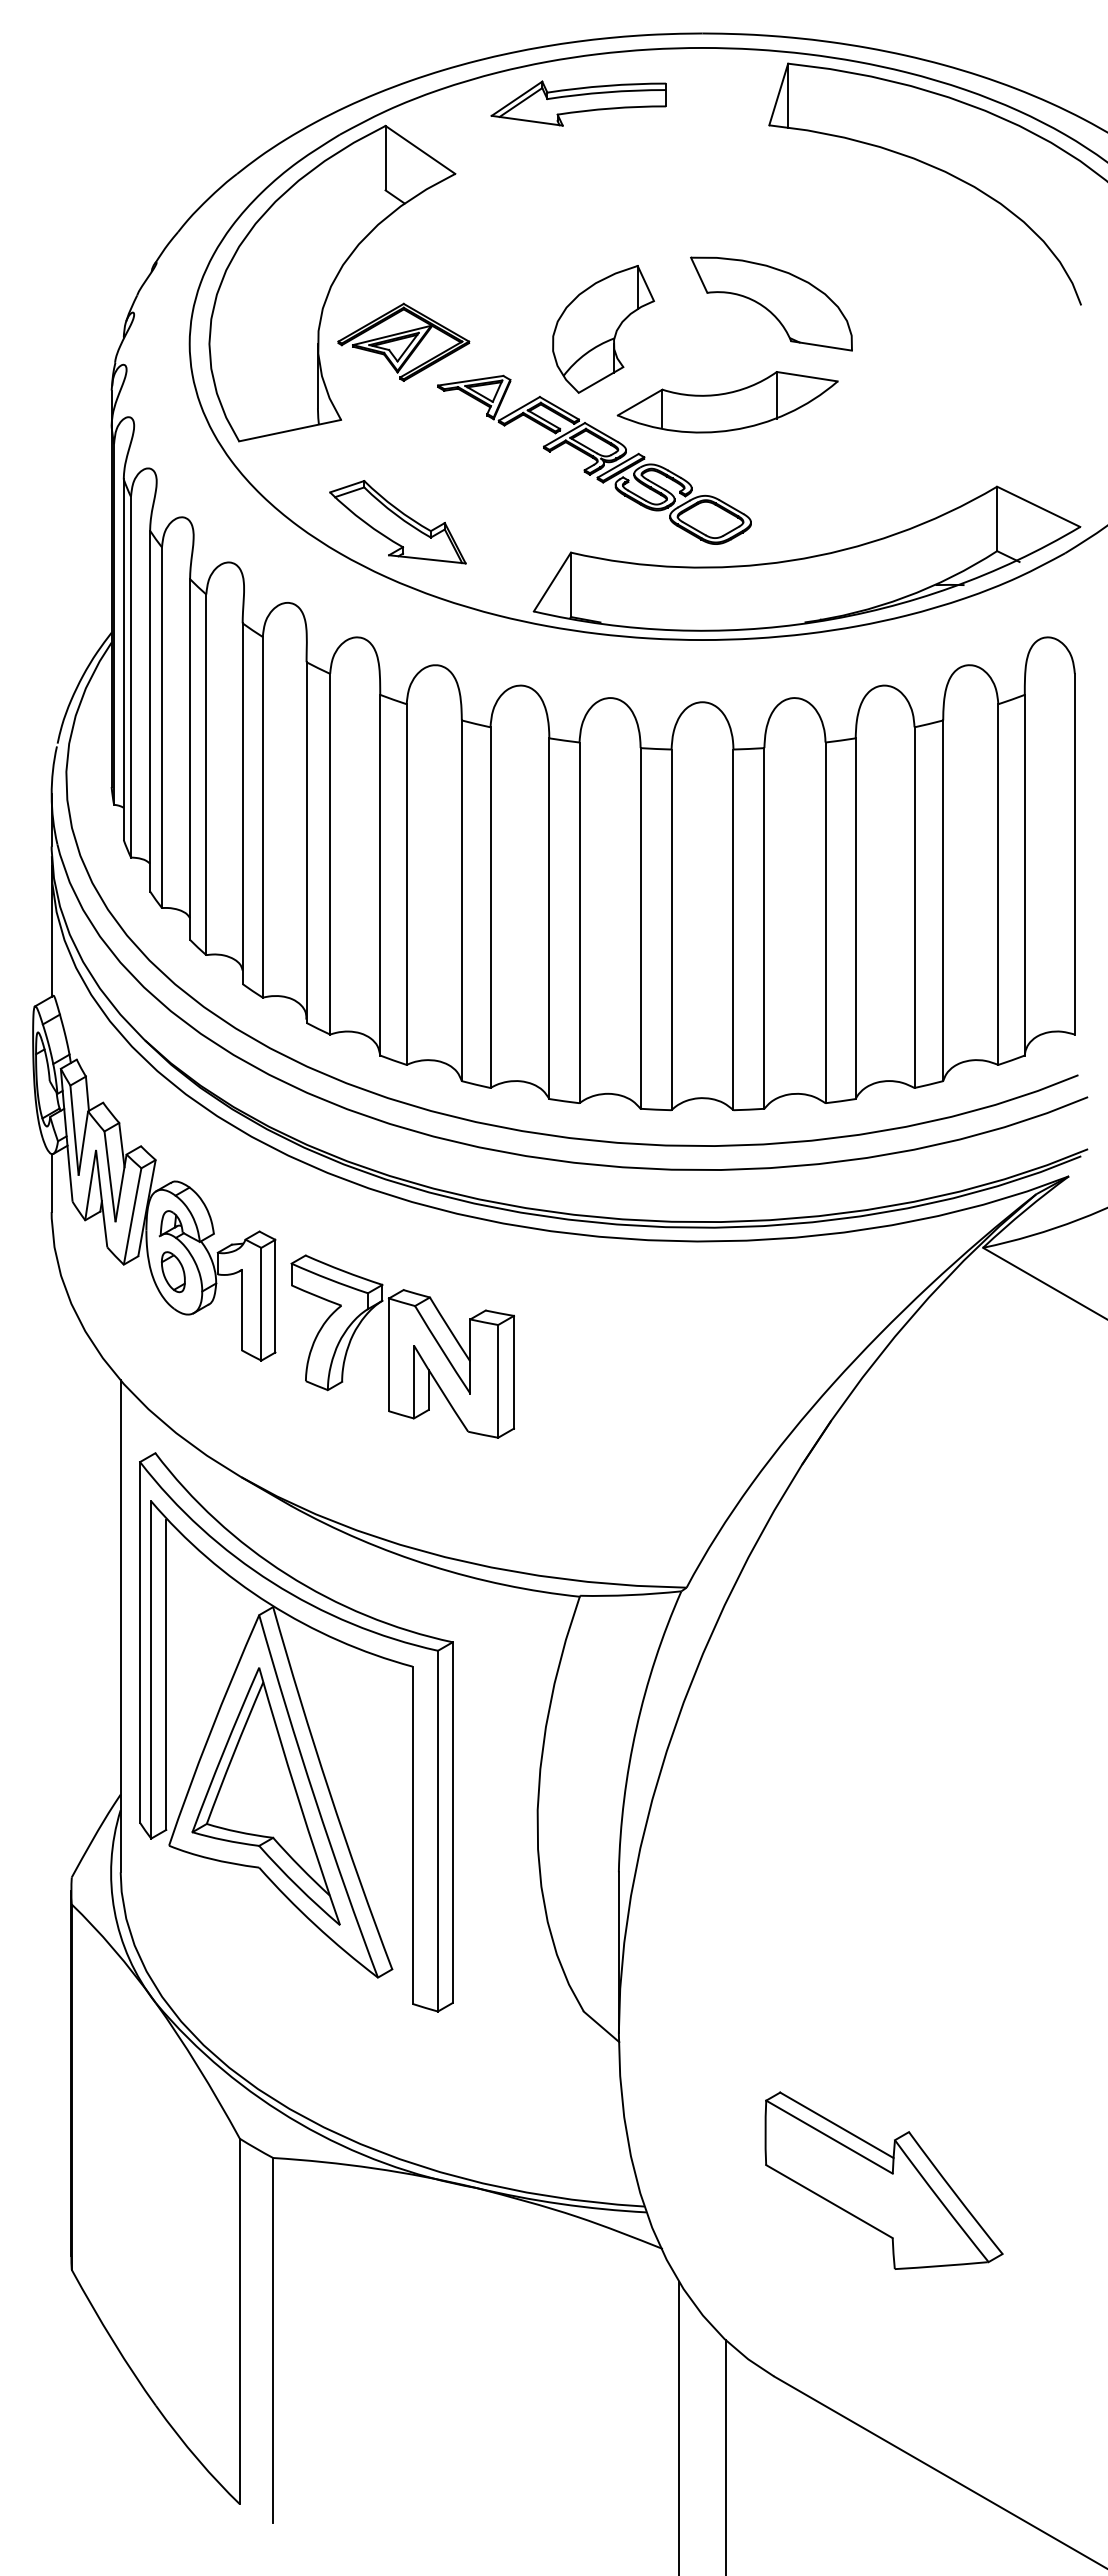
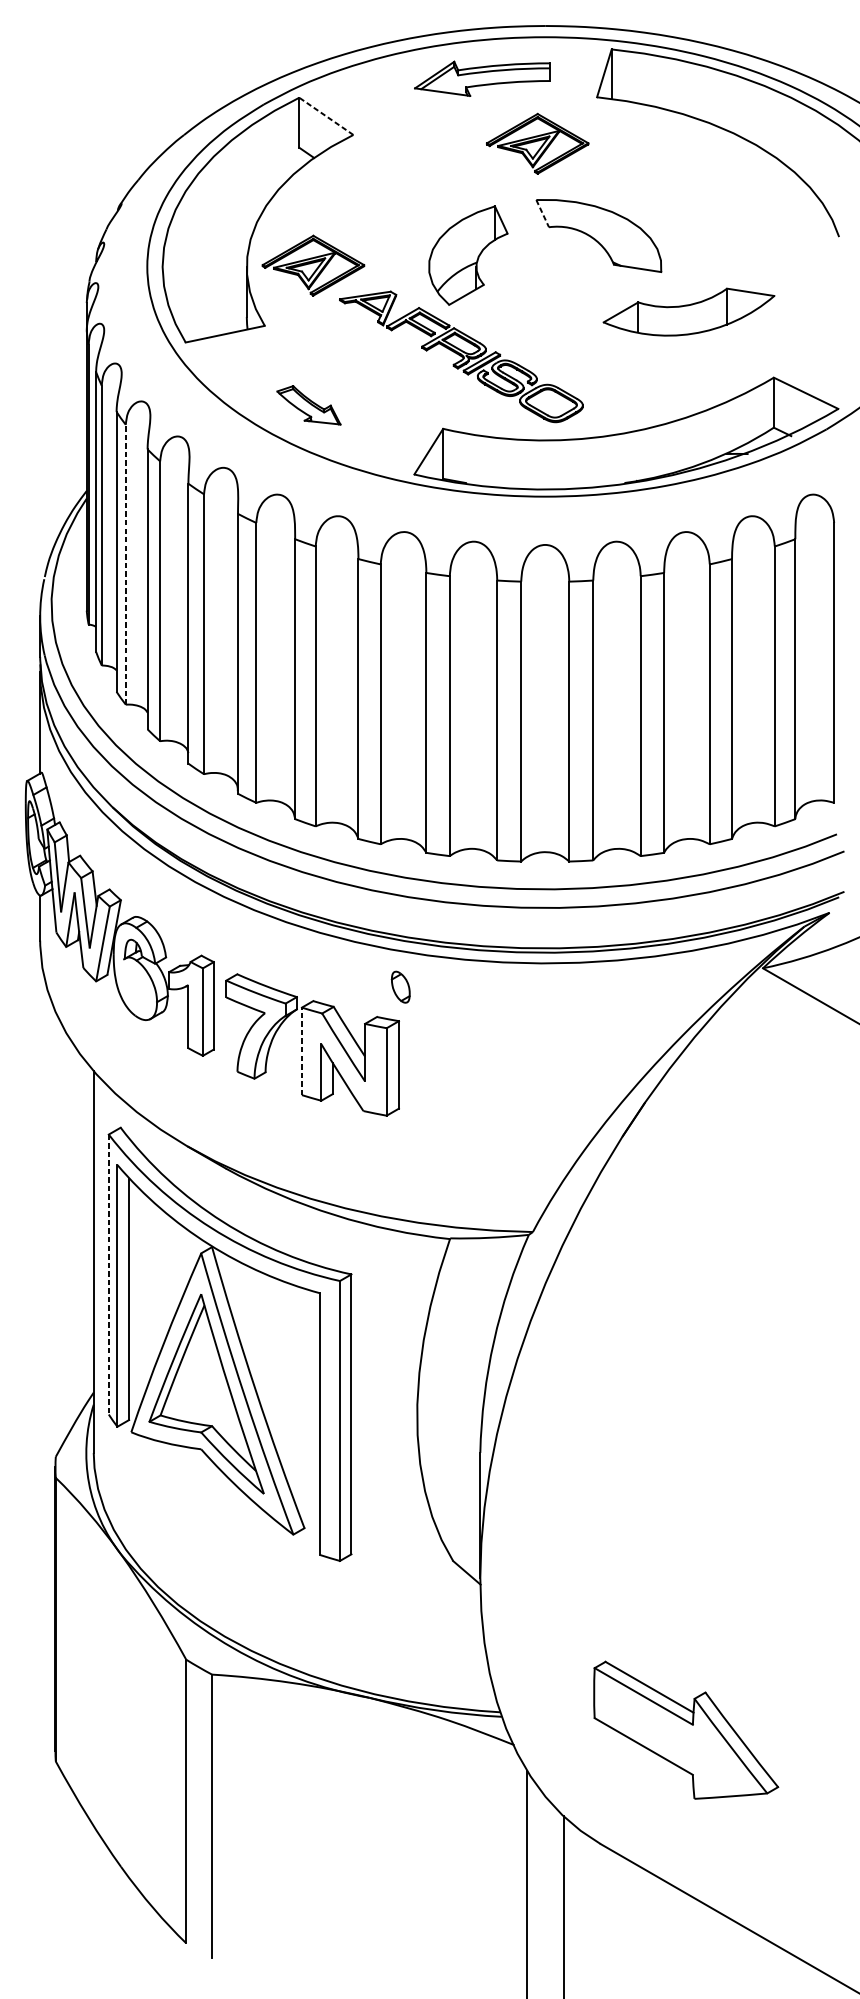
part: (578, 103) -> (482, 78), moved
line: (420, 149) -> (326, 116), solid -> dashed
part: (692, 184) -> (537, 143), added
line: (699, 275) -> (542, 213), solid -> dashed
part: (727, 402) -> (688, 312), moved
part: (397, 522) -> (308, 405), size x0.6
line: (162, 727) -> (126, 564), solid -> dashed
part: (172, 1272) -> (400, 987), moved
line: (388, 1354) -> (301, 1051), solid -> dashed
line: (140, 1642) -> (109, 1274), solid -> dashed
part: (883, 2180) -> (685, 1730), moved

